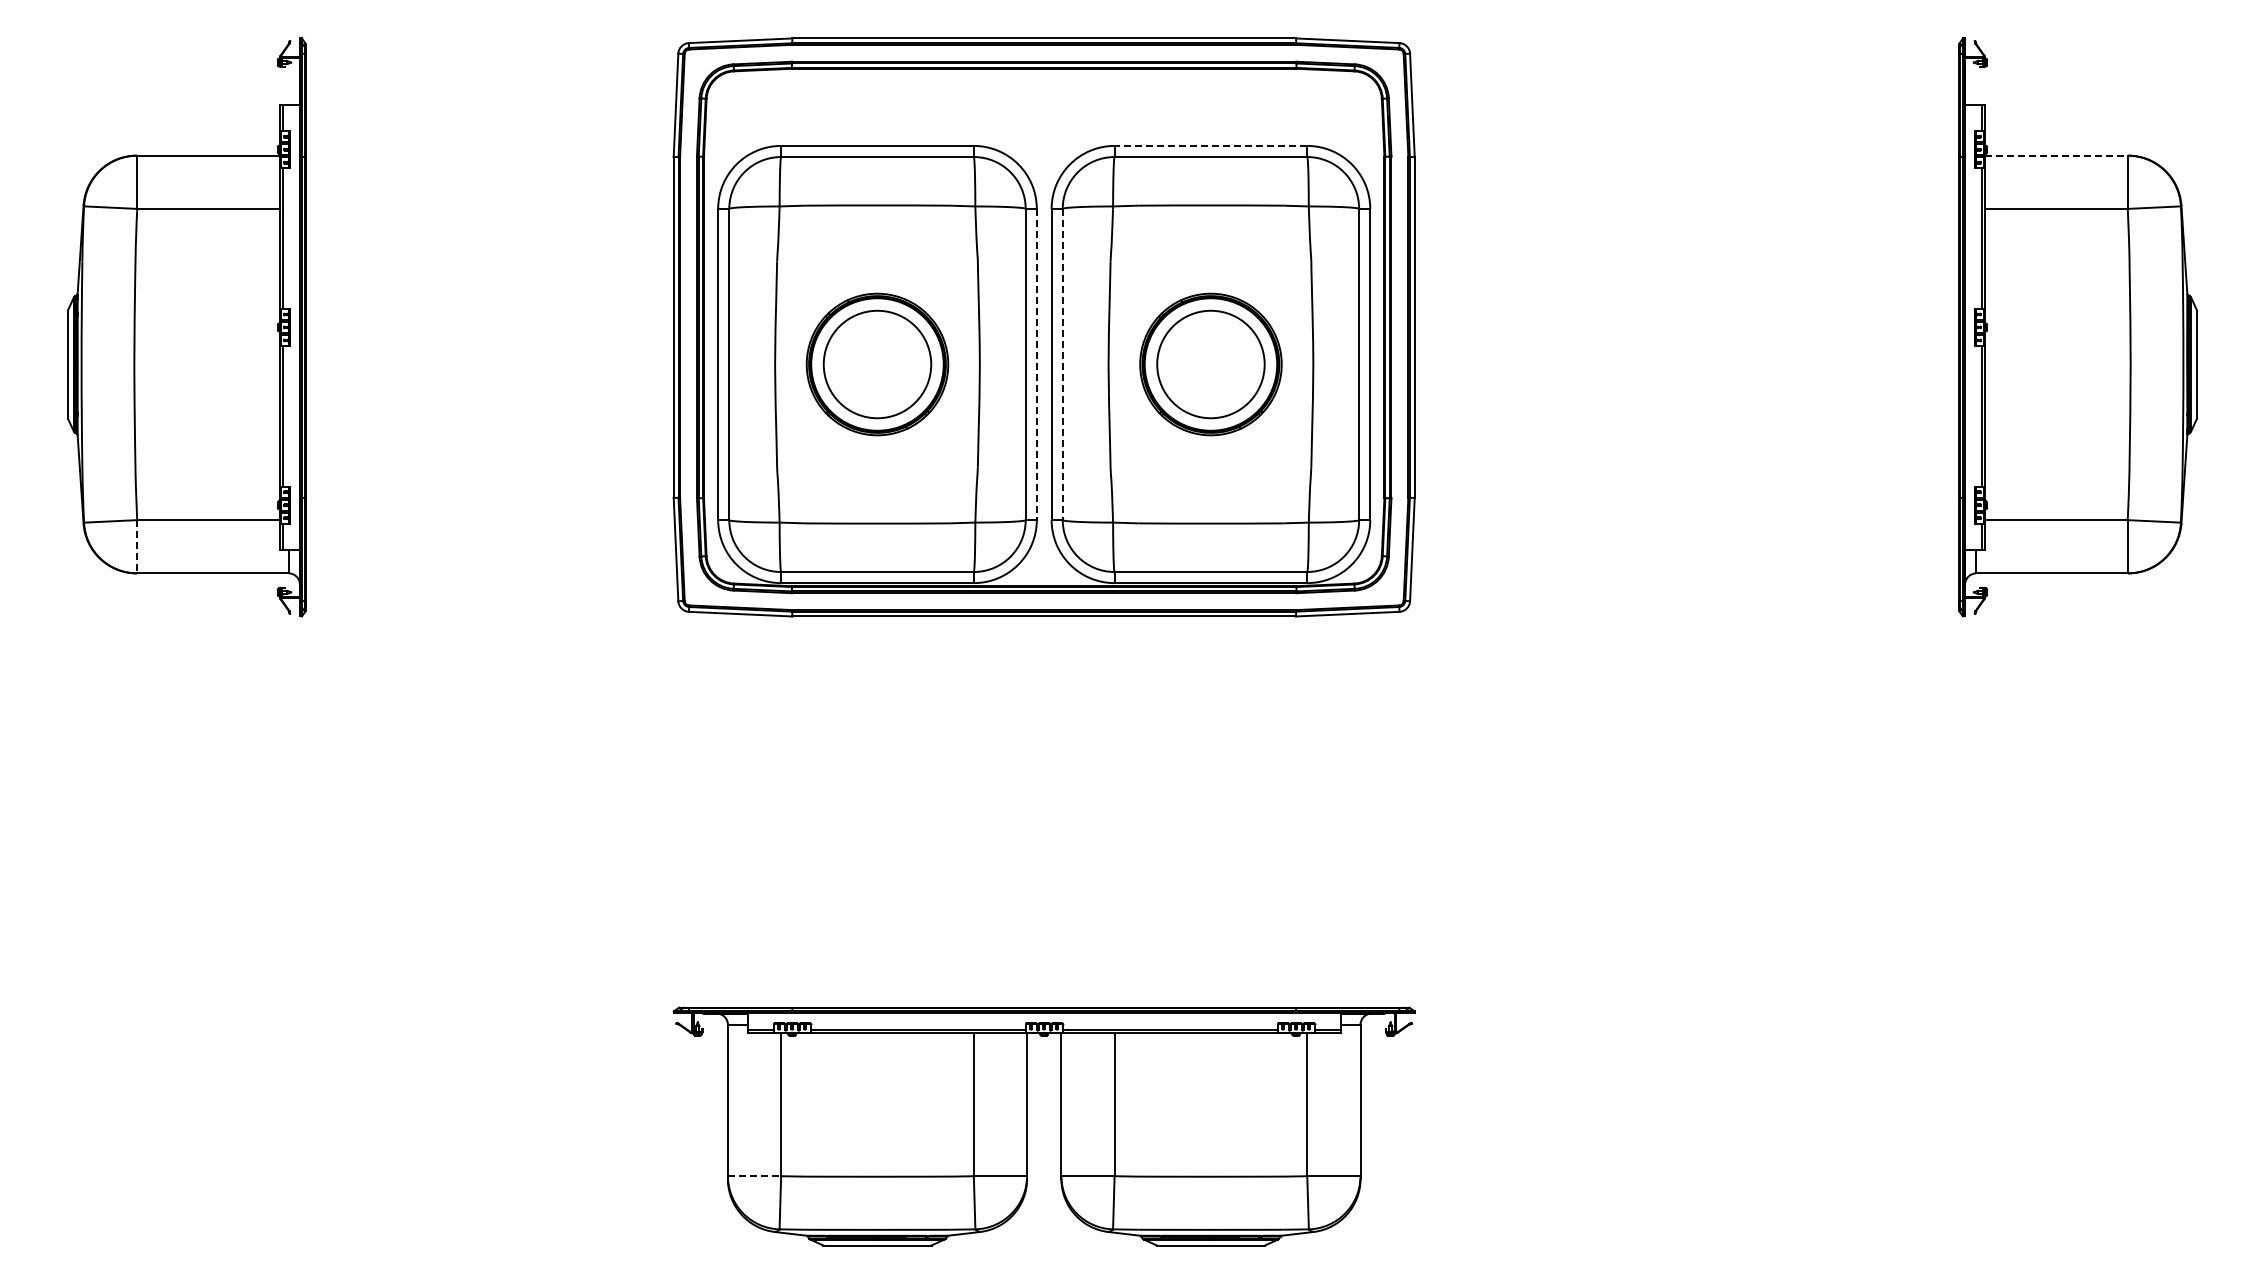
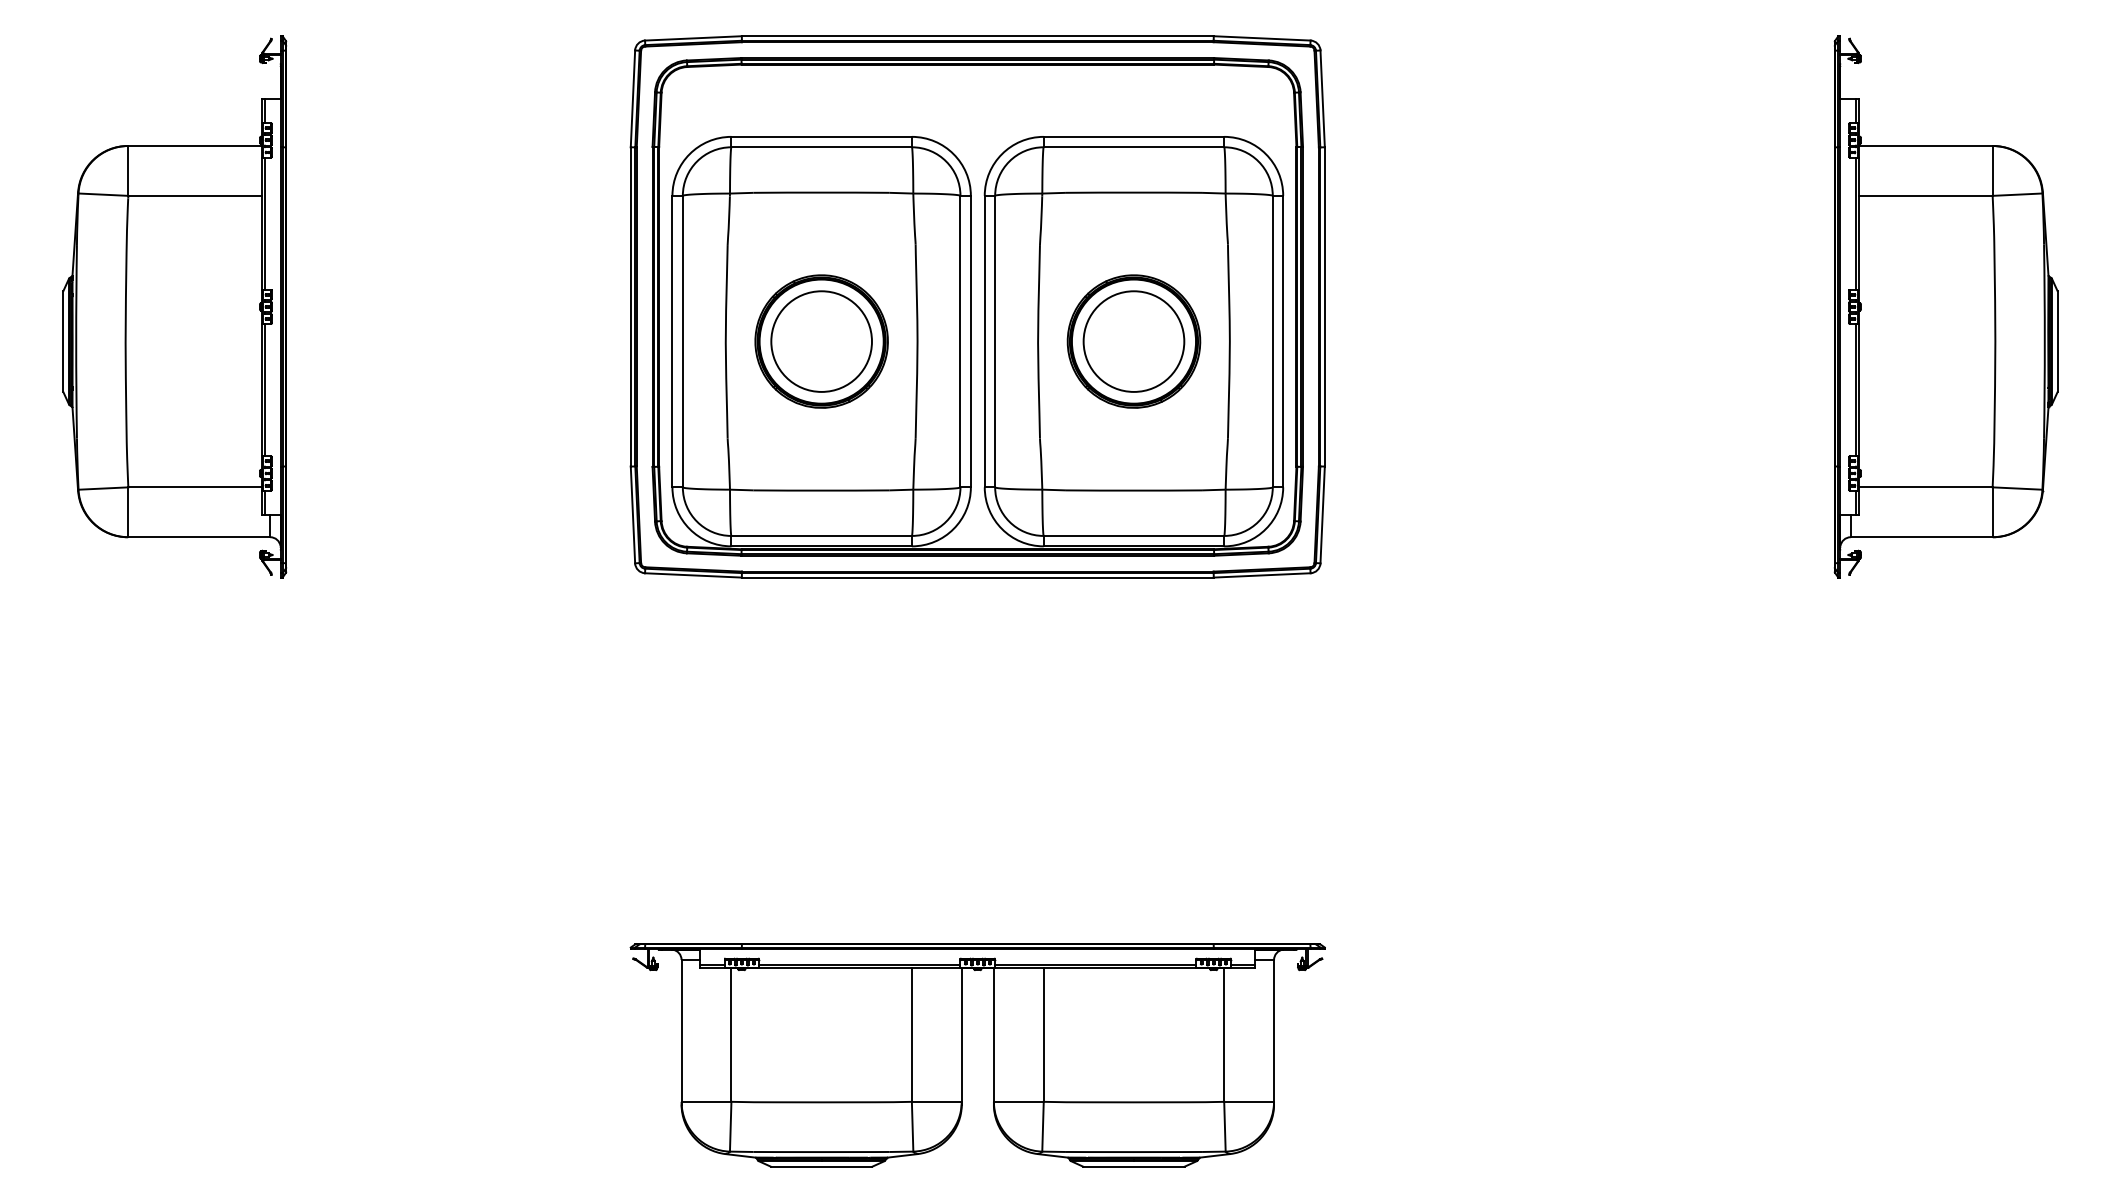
line: (1210, 145) -> (1133, 136), dashed -> solid
line: (2056, 155) -> (1925, 145), dashed -> solid
line: (1036, 364) -> (970, 341), dashed -> solid
line: (1062, 364) -> (994, 341), dashed -> solid
line: (137, 546) -> (128, 512), dashed -> solid
line: (754, 1176) -> (706, 1102), dashed -> solid

